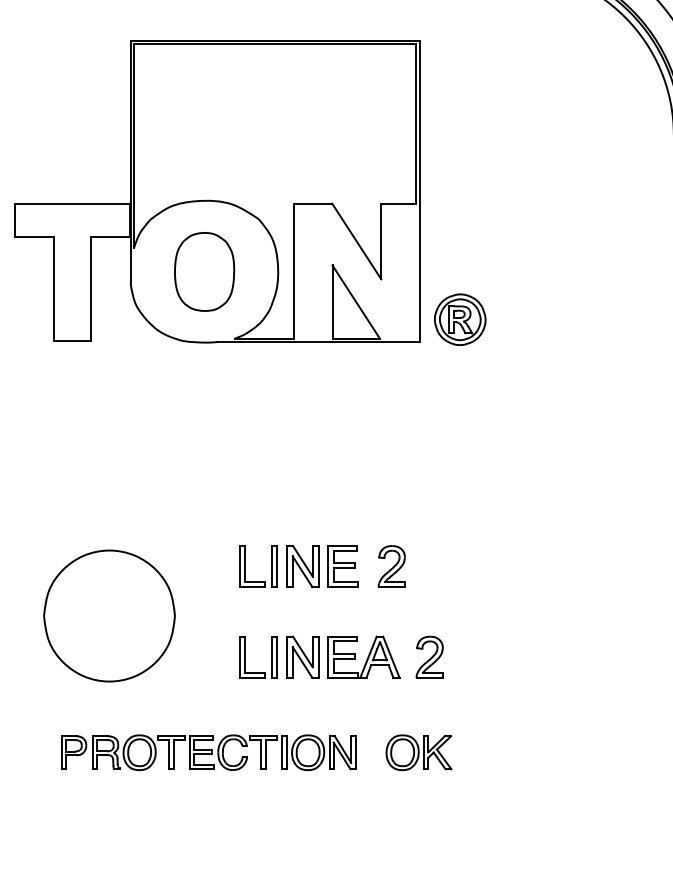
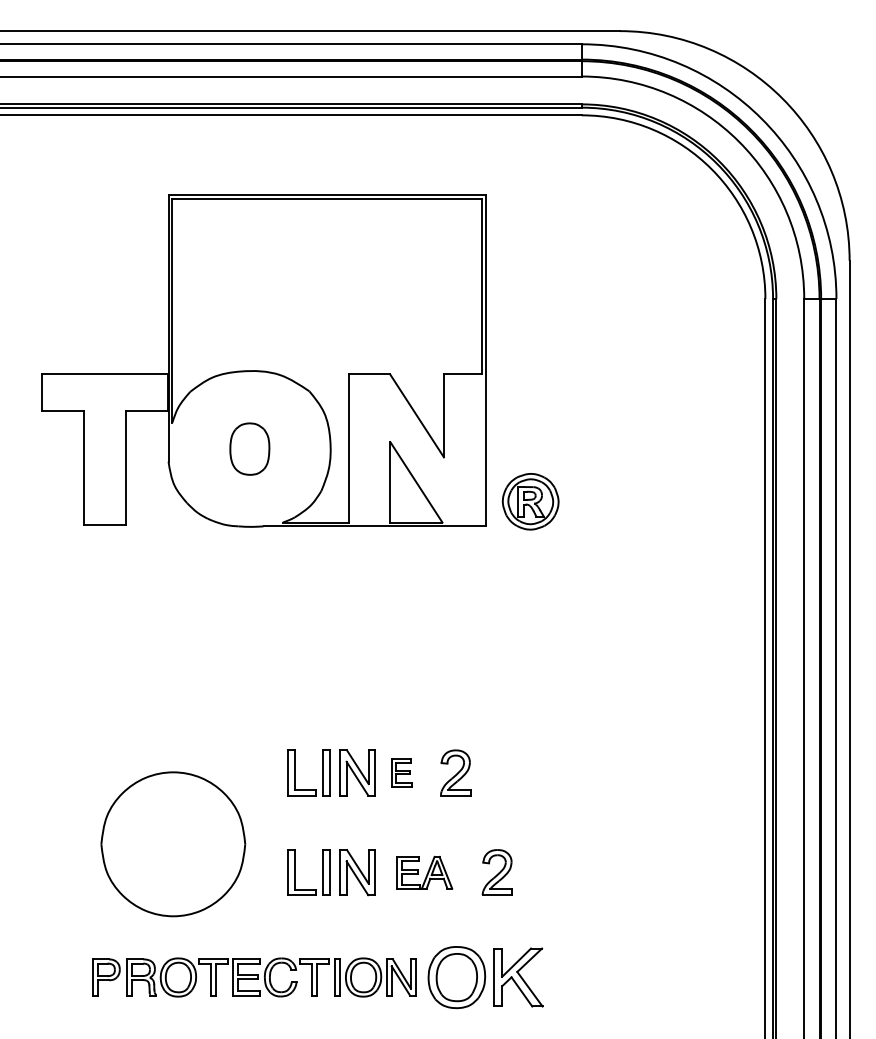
part: (204, 271) -> (249, 448), size x0.6
part: (342, 566) -> (401, 772), size x0.6
part: (109, 616) -> (173, 844), moved
part: (363, 657) -> (424, 872), size x0.7
part: (418, 752) -> (484, 977), size x1.6

